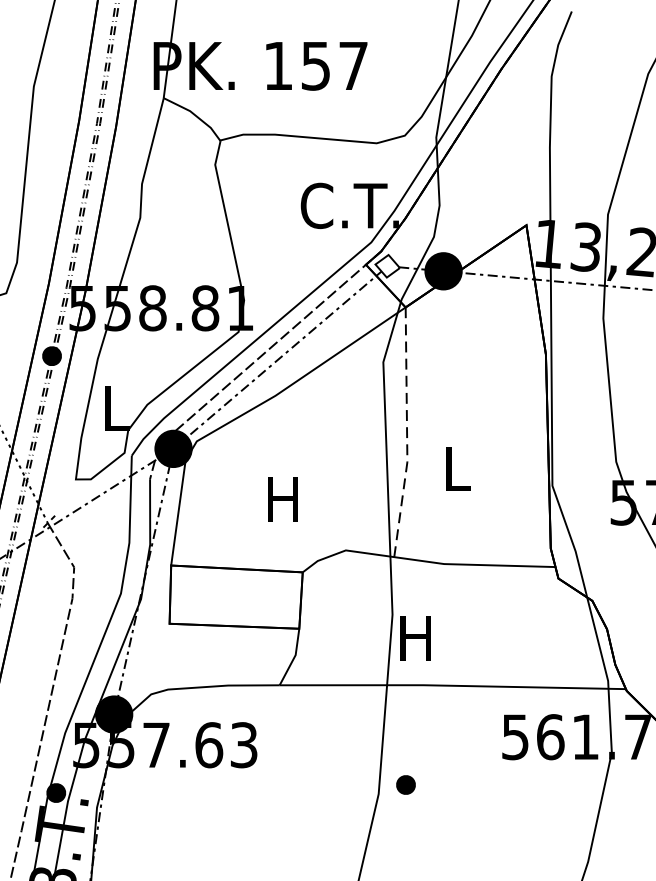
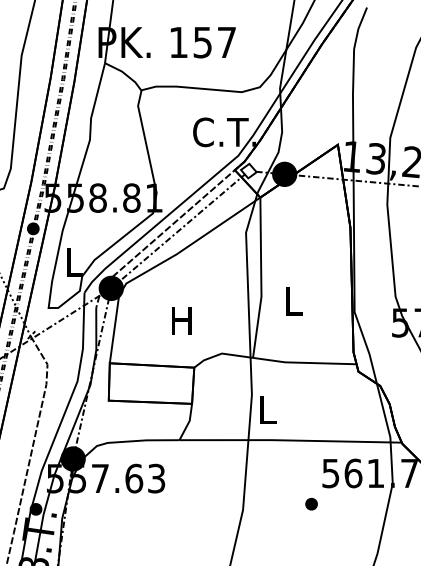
line: (407, 431) -> (261, 277), dashed -> solid
text: (415, 637) -> (266, 409), H -> L
part: (405, 785) -> (311, 504), moved

